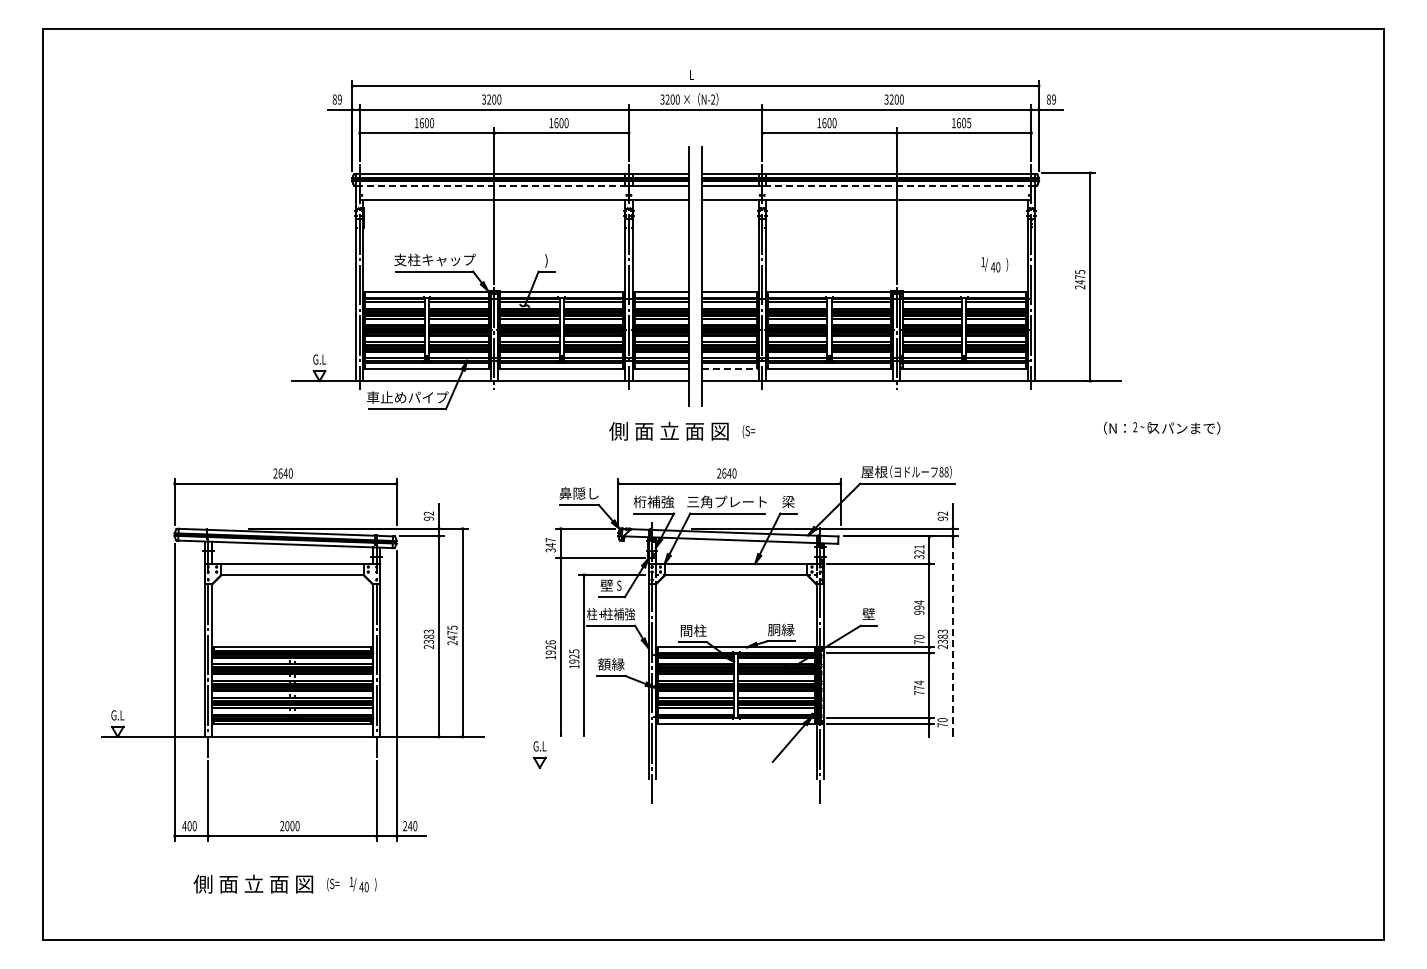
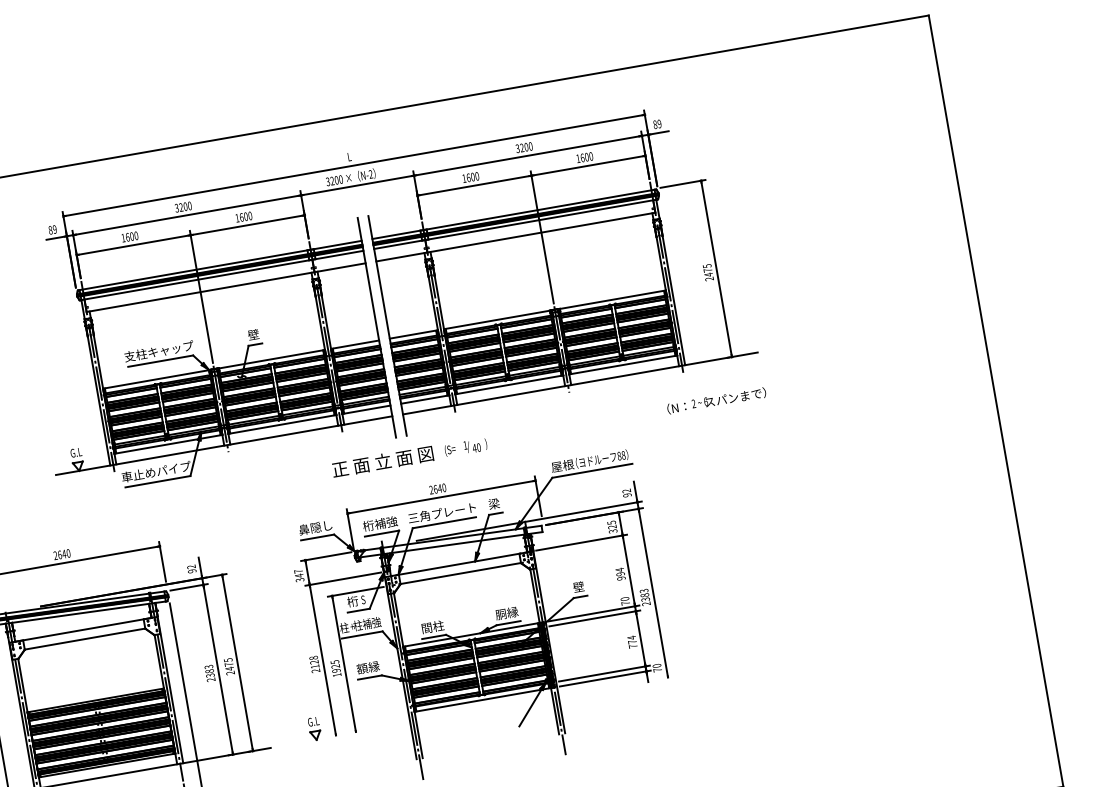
text: (969, 123) -> (591, 156), 1605 -> 1600
line: (494, 185) -> (198, 279), dashed -> solid
line: (896, 185) -> (538, 220), dashed -> solid
text: (546, 260) -> (253, 335), ) -> 壁
text: (994, 264) -> (475, 445), moved
line: (730, 368) -> (425, 399), dashed -> solid
text: (1162, 428) -> (717, 400), moved
text: (618, 431) -> (339, 469), 側 面 立 面 図 -> 正 面 立 面 図
text: (919, 547) -> (611, 523), 321 -> 325
text: (606, 585) -> (352, 601), 壁 -> 桁
line: (952, 636) -> (652, 593), dashed -> solid
text: (550, 649) -> (314, 664), 1926 -> 2128
part: (539, 754) -> (314, 728), moved

